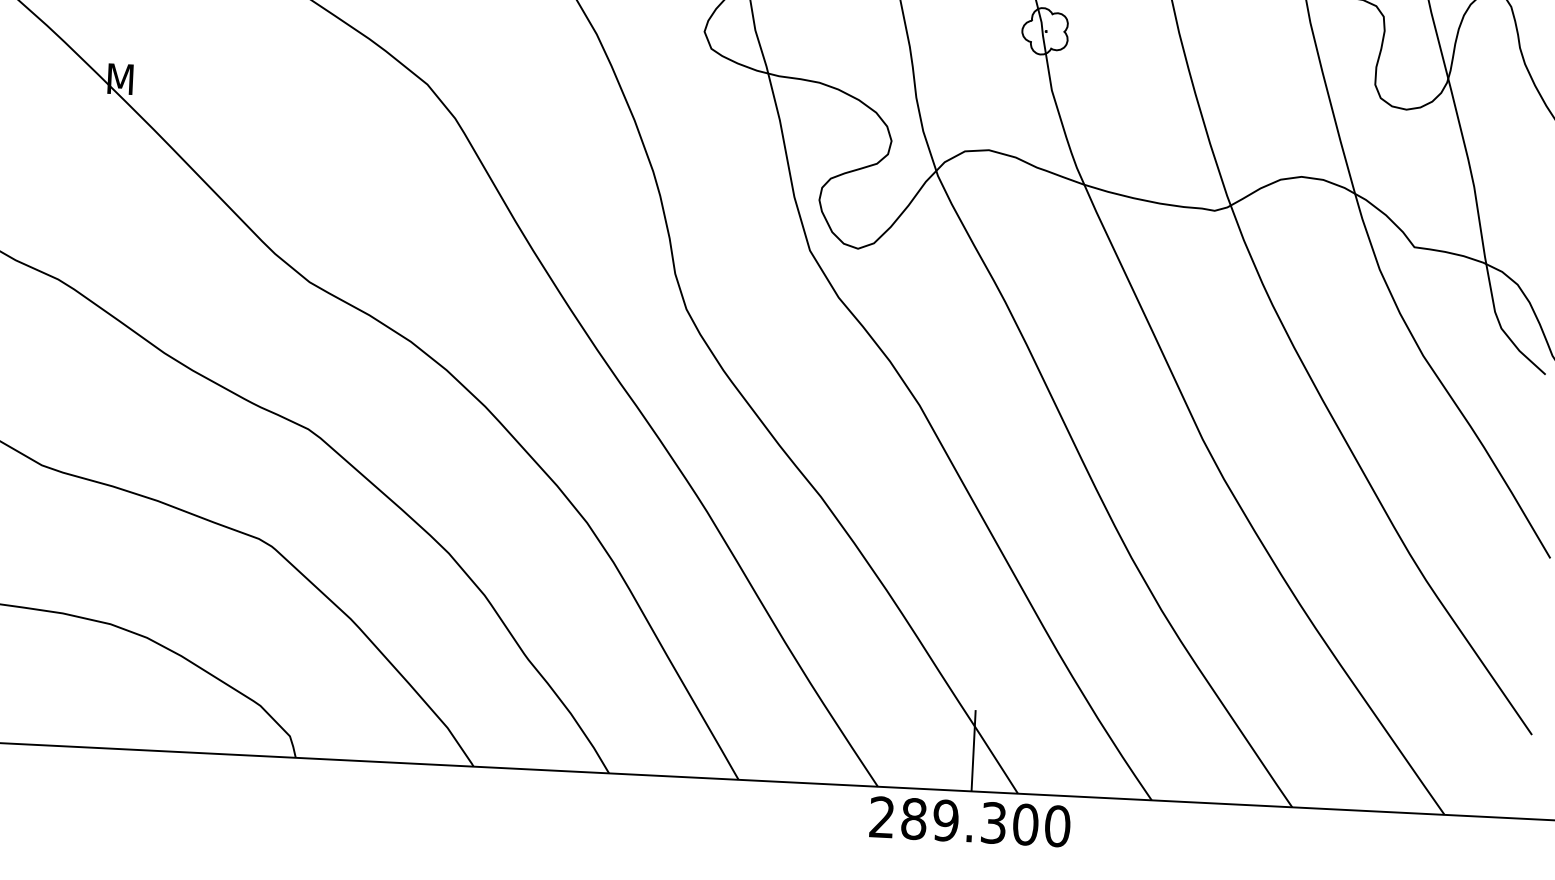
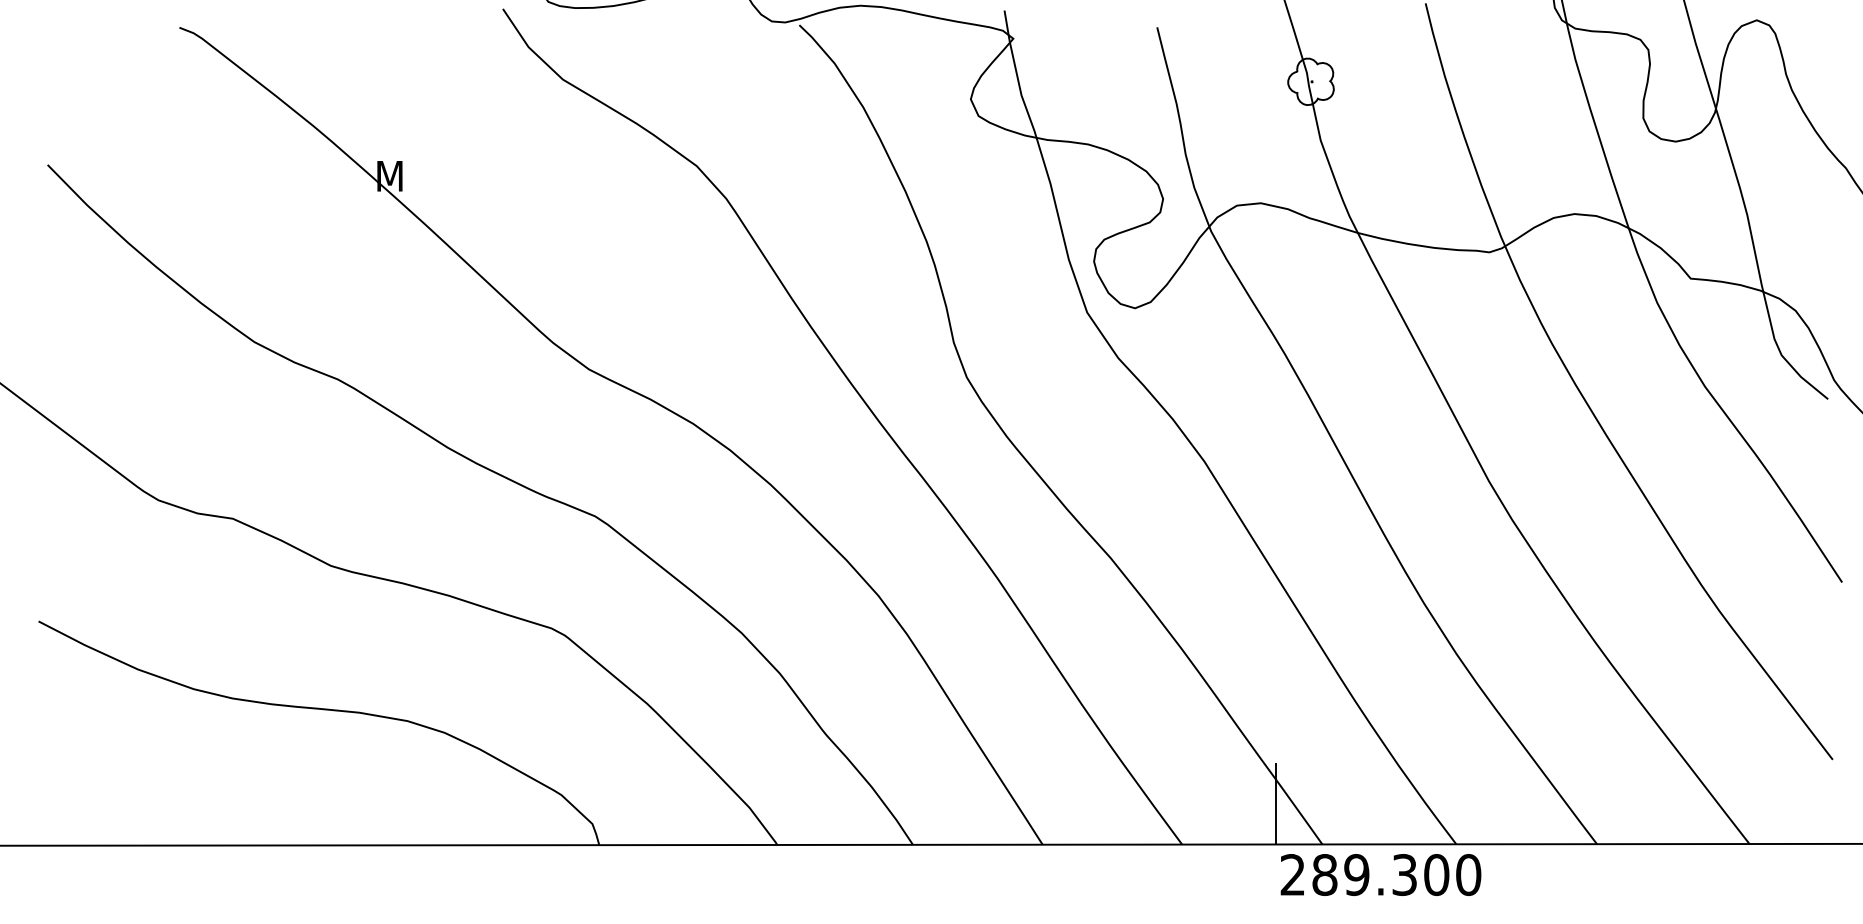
text: (969, 821) -> (1380, 874), moved

